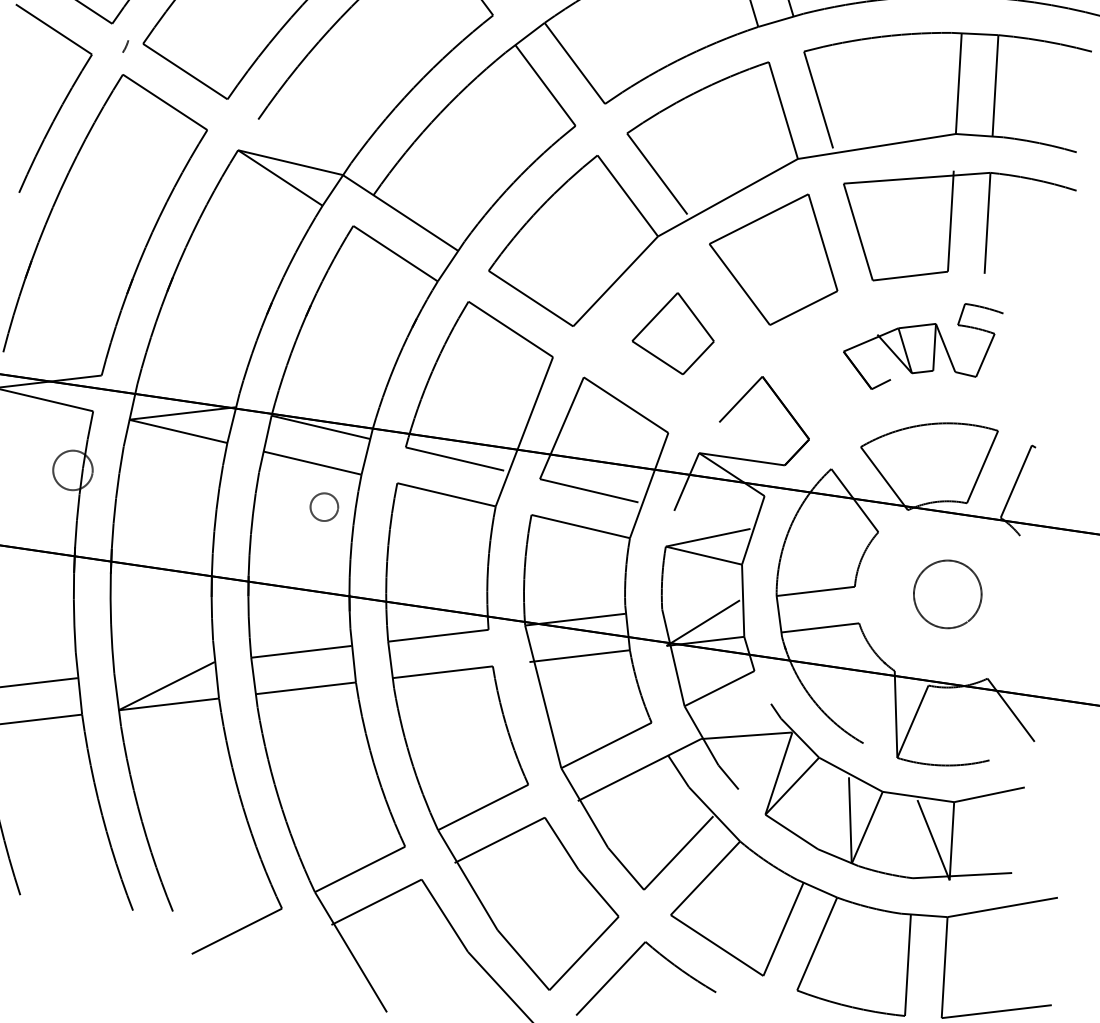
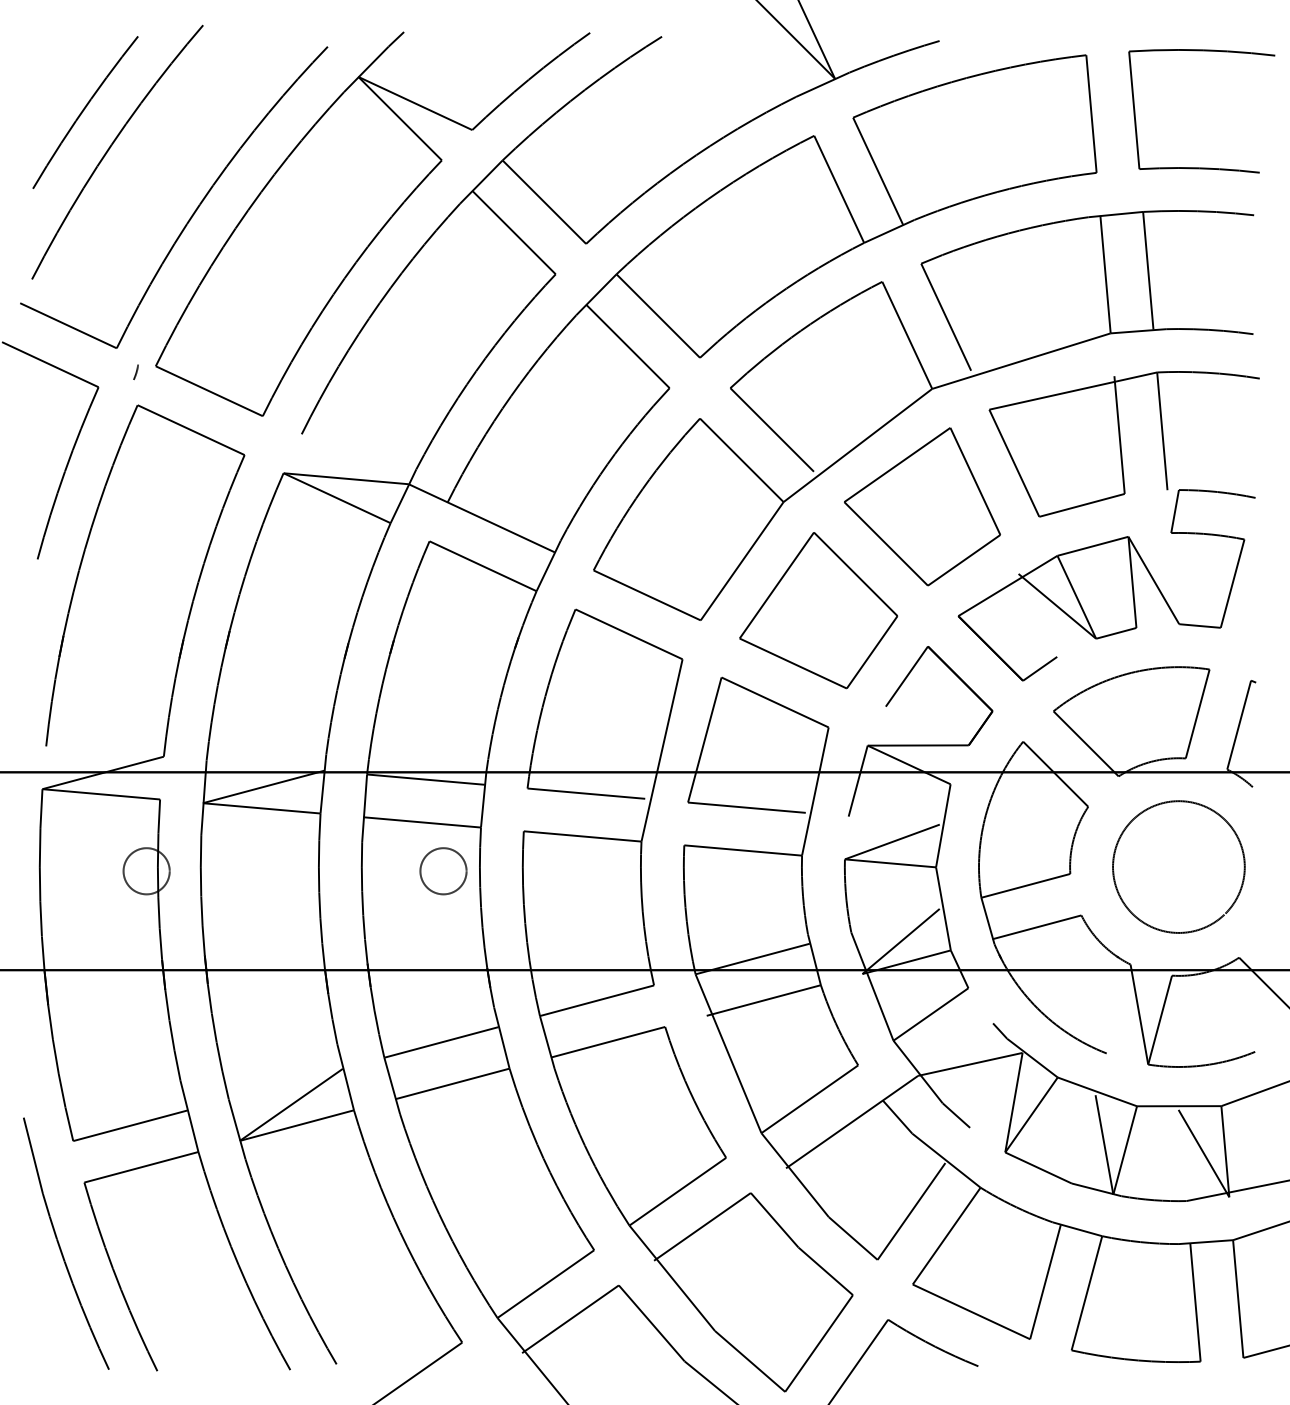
part: (674, 332) -> (818, 610), size x1.67
part: (921, 347) -> (1106, 585), size x1.67
part: (324, 507) -> (443, 871), size x1.43
part: (947, 593) -> (1178, 866), size x1.67

